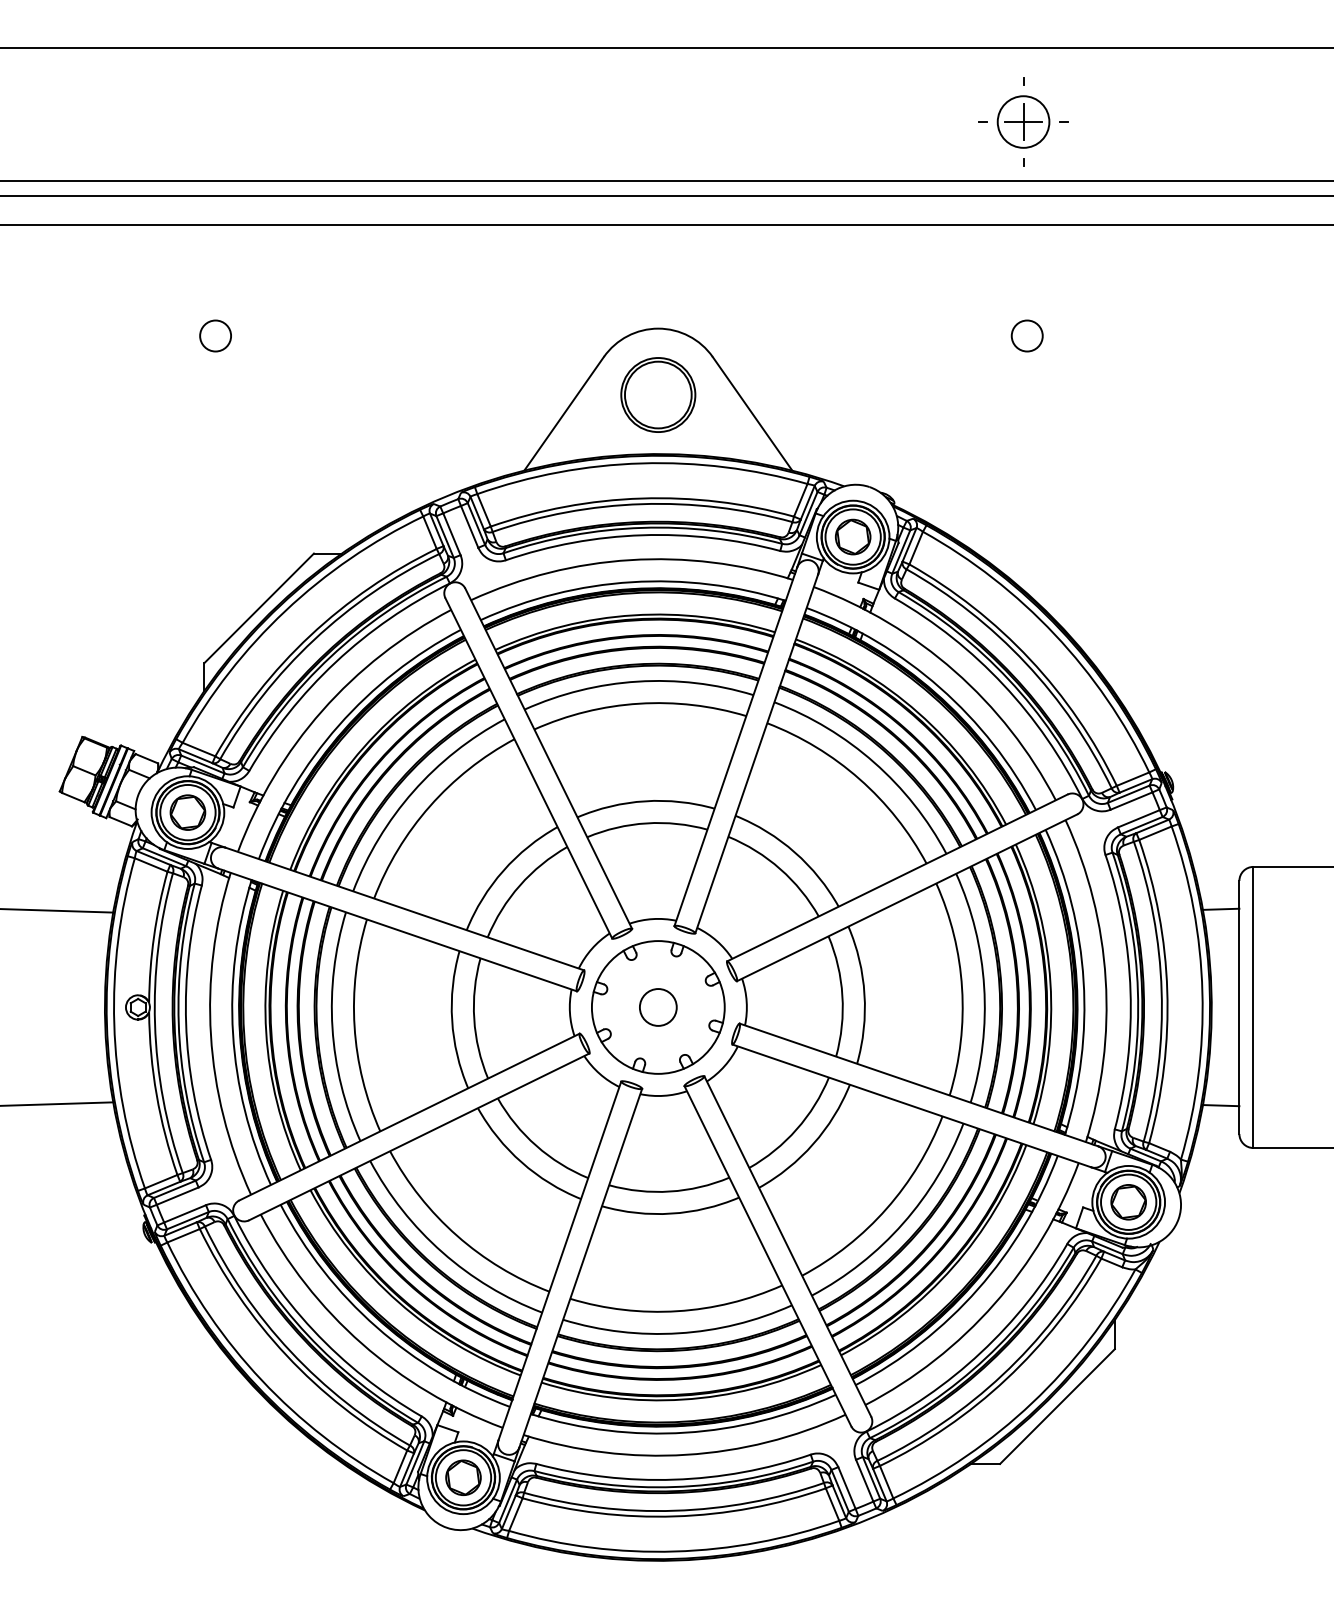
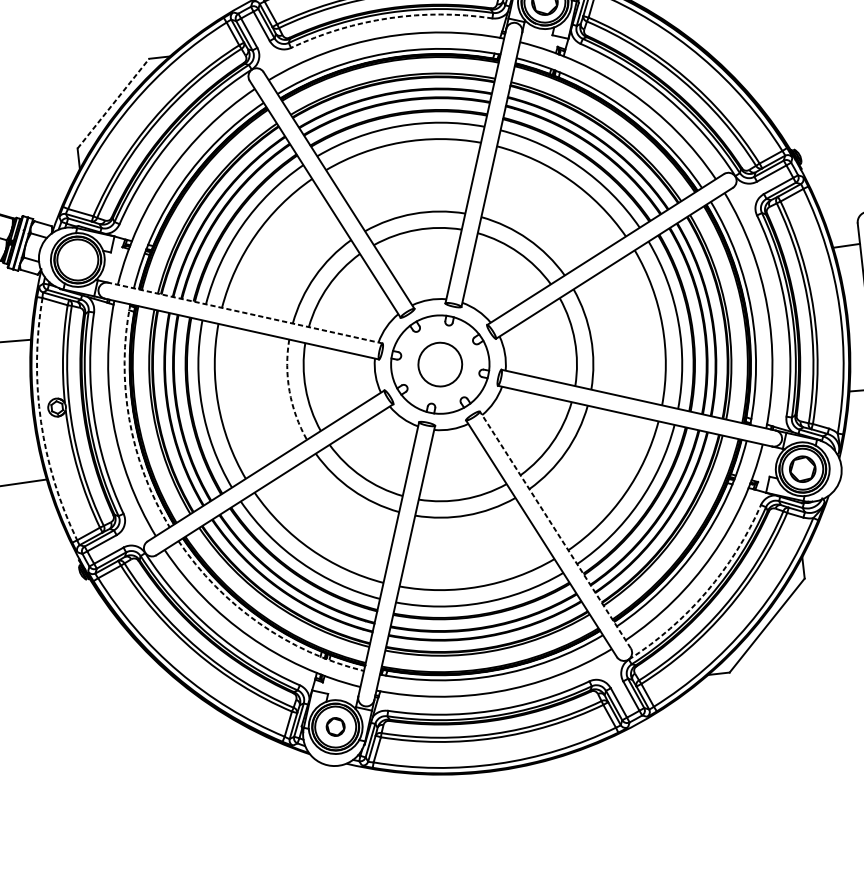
arc: (642, 535) -> (389, 18), solid -> dashed
line: (259, 607) -> (113, 103), solid -> dashed
part: (187, 812) -> (77, 259), removed
line: (404, 909) -> (245, 313), solid -> dashed
circle: (657, 1007) -> (439, 364), size x1.6
arc: (452, 1020) -> (289, 391), solid -> dashed
arc: (114, 1024) -> (41, 422), solid -> dashed
arc: (233, 1033) -> (129, 418), solid -> dashed
line: (787, 1246) -> (555, 529), solid -> dashed
arc: (376, 1327) -> (259, 623), solid -> dashed
arc: (980, 1352) -> (706, 592), solid -> dashed
part: (463, 1477) -> (335, 726), size x0.7

